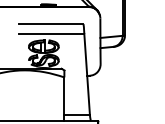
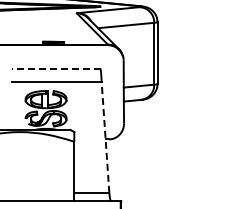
line: (50, 24) -> (55, 68), solid -> dashed
line: (87, 74) -> (105, 137), solid -> dashed

